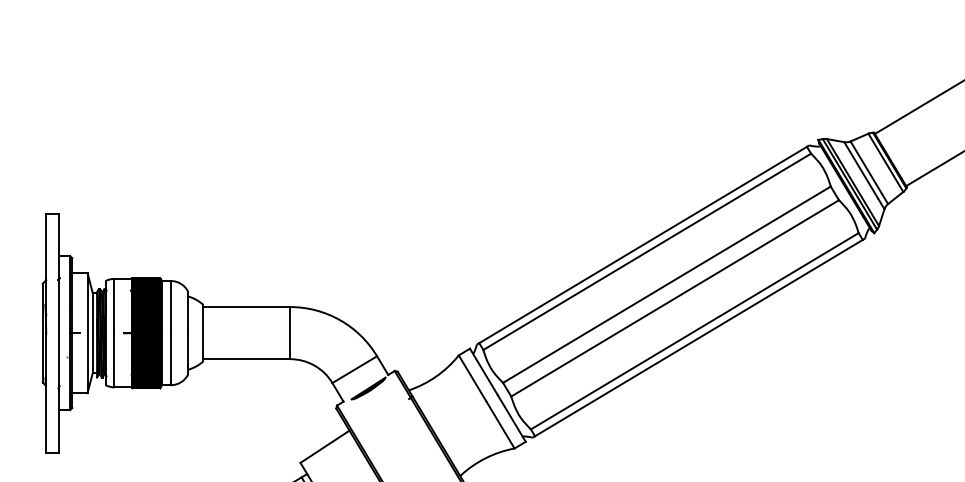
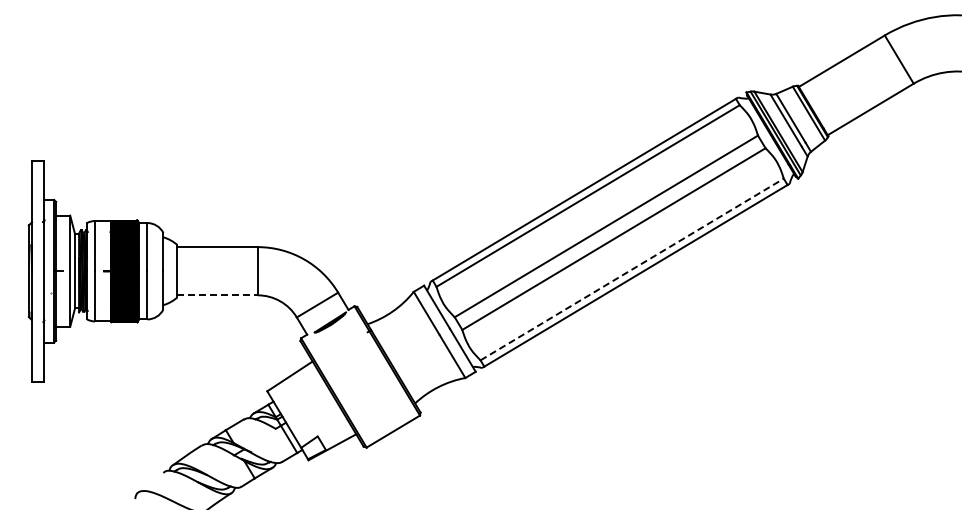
line: (695, 331) -> (632, 269), solid -> dashed
line: (247, 359) -> (218, 295), solid -> dashed

